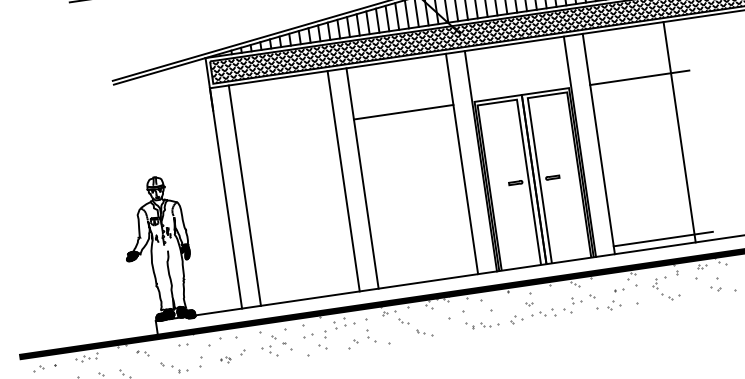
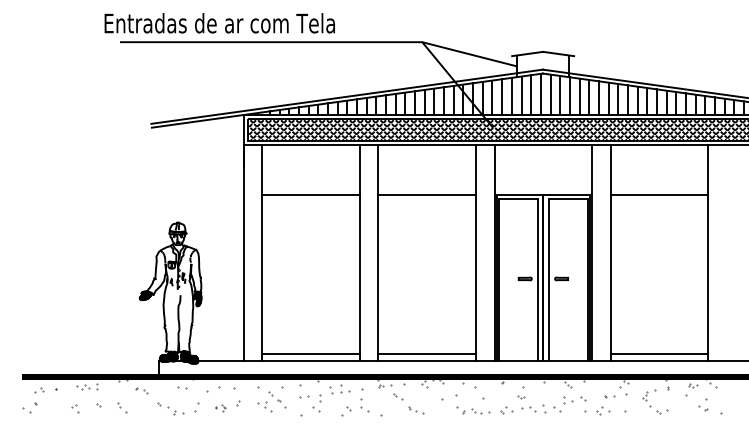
line: (285, 129) -> (310, 194), added
line: (679, 131) -> (708, 252), moved
line: (427, 273) -> (427, 353), added
line: (308, 290) -> (310, 353), added

